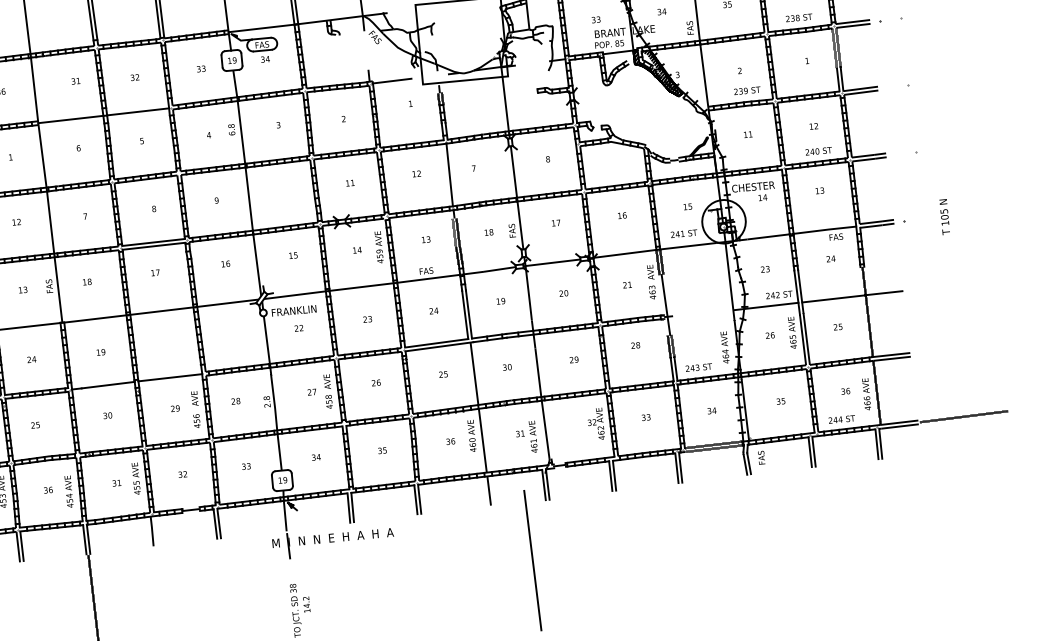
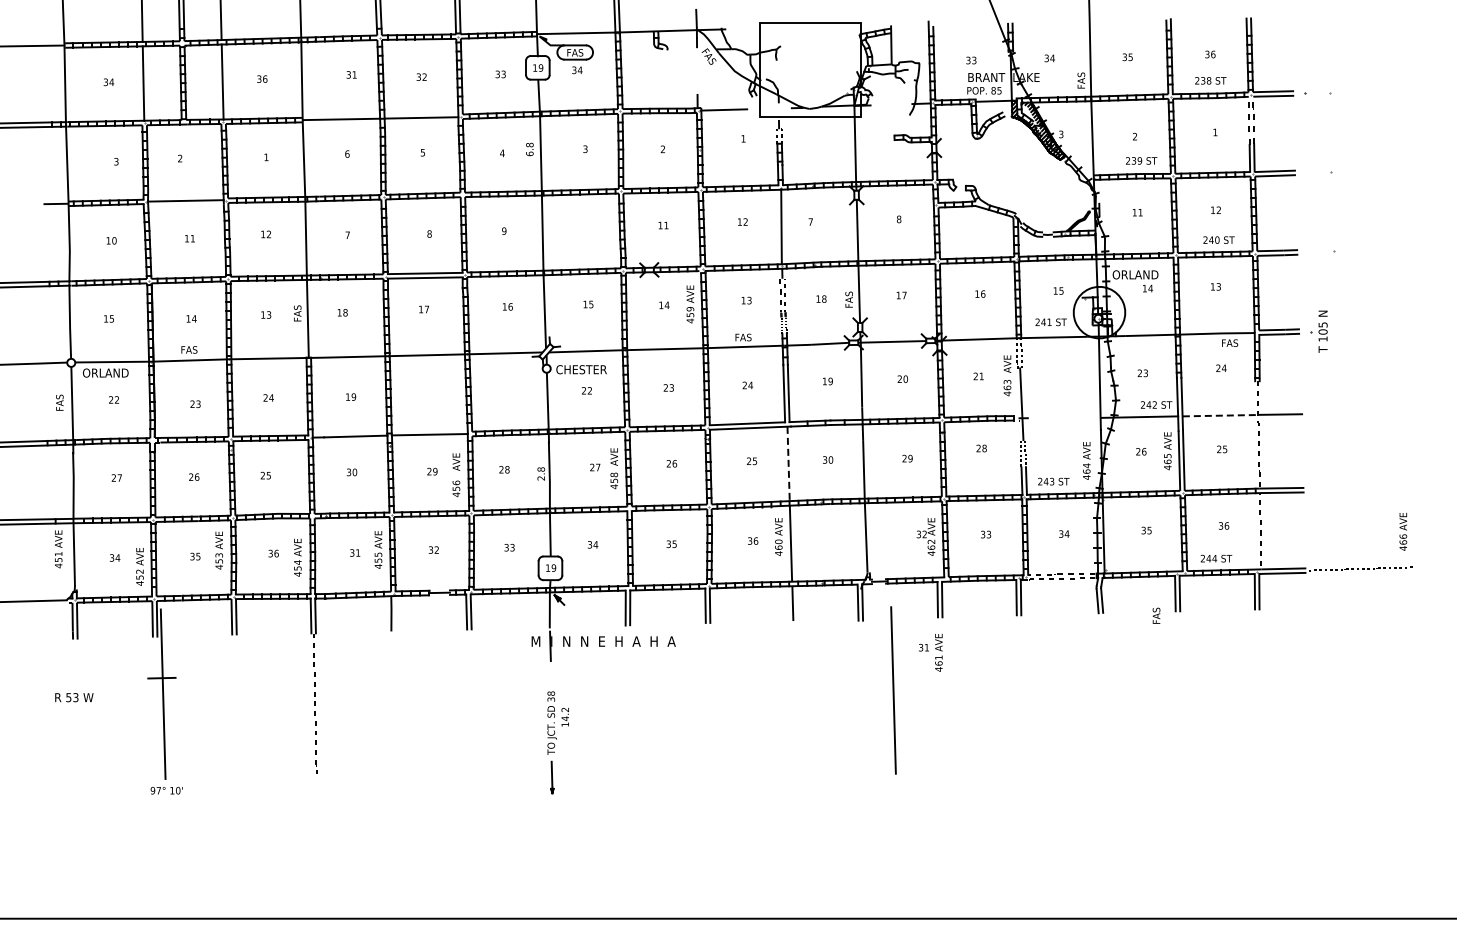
text: (755, 186) -> (1140, 274), CHESTER -> ORLAND
text: (944, 216) -> (1322, 331), moved
line: (834, 298) -> (1220, 415), solid -> dashed
text: (293, 310) -> (582, 369), FRANKLIN -> CHESTER
line: (474, 374) -> (788, 464), solid -> dashed
text: (866, 394) -> (1403, 531), moved
text: (526, 437) -> (930, 652), moved
text: (761, 457) -> (1156, 615), moved
line: (532, 560) -> (893, 690), moved

